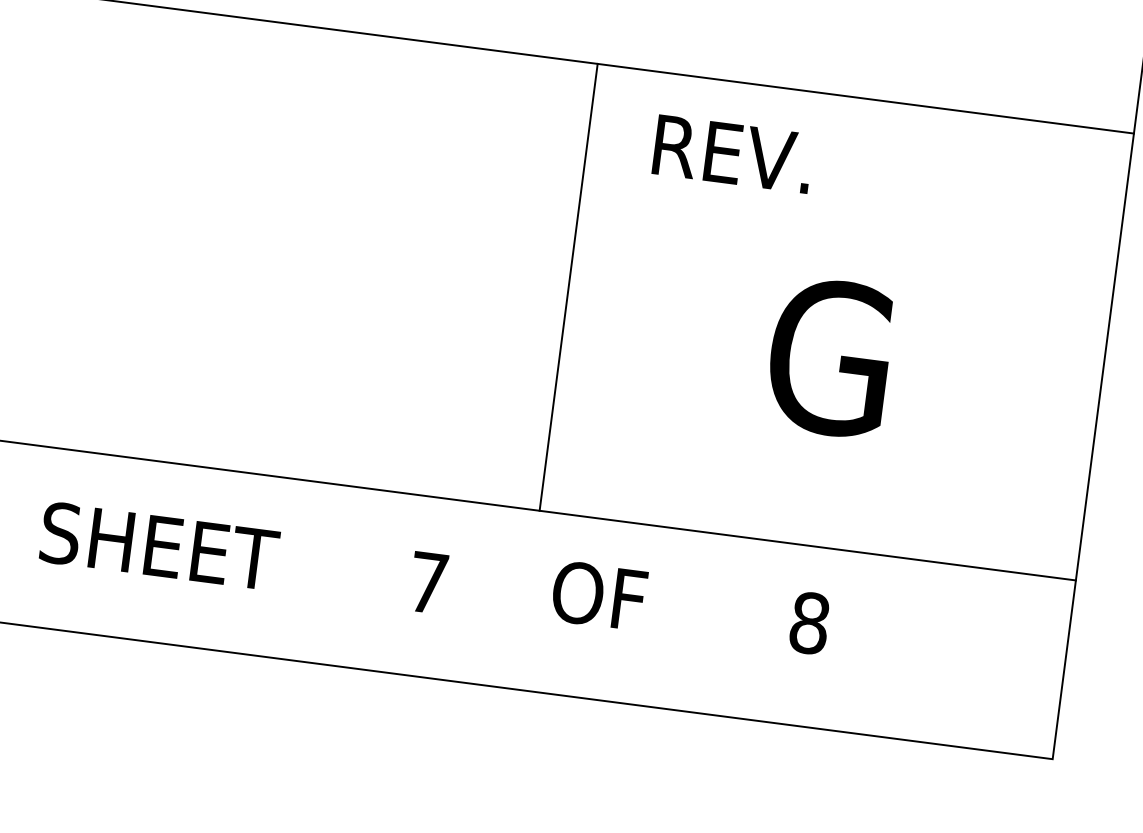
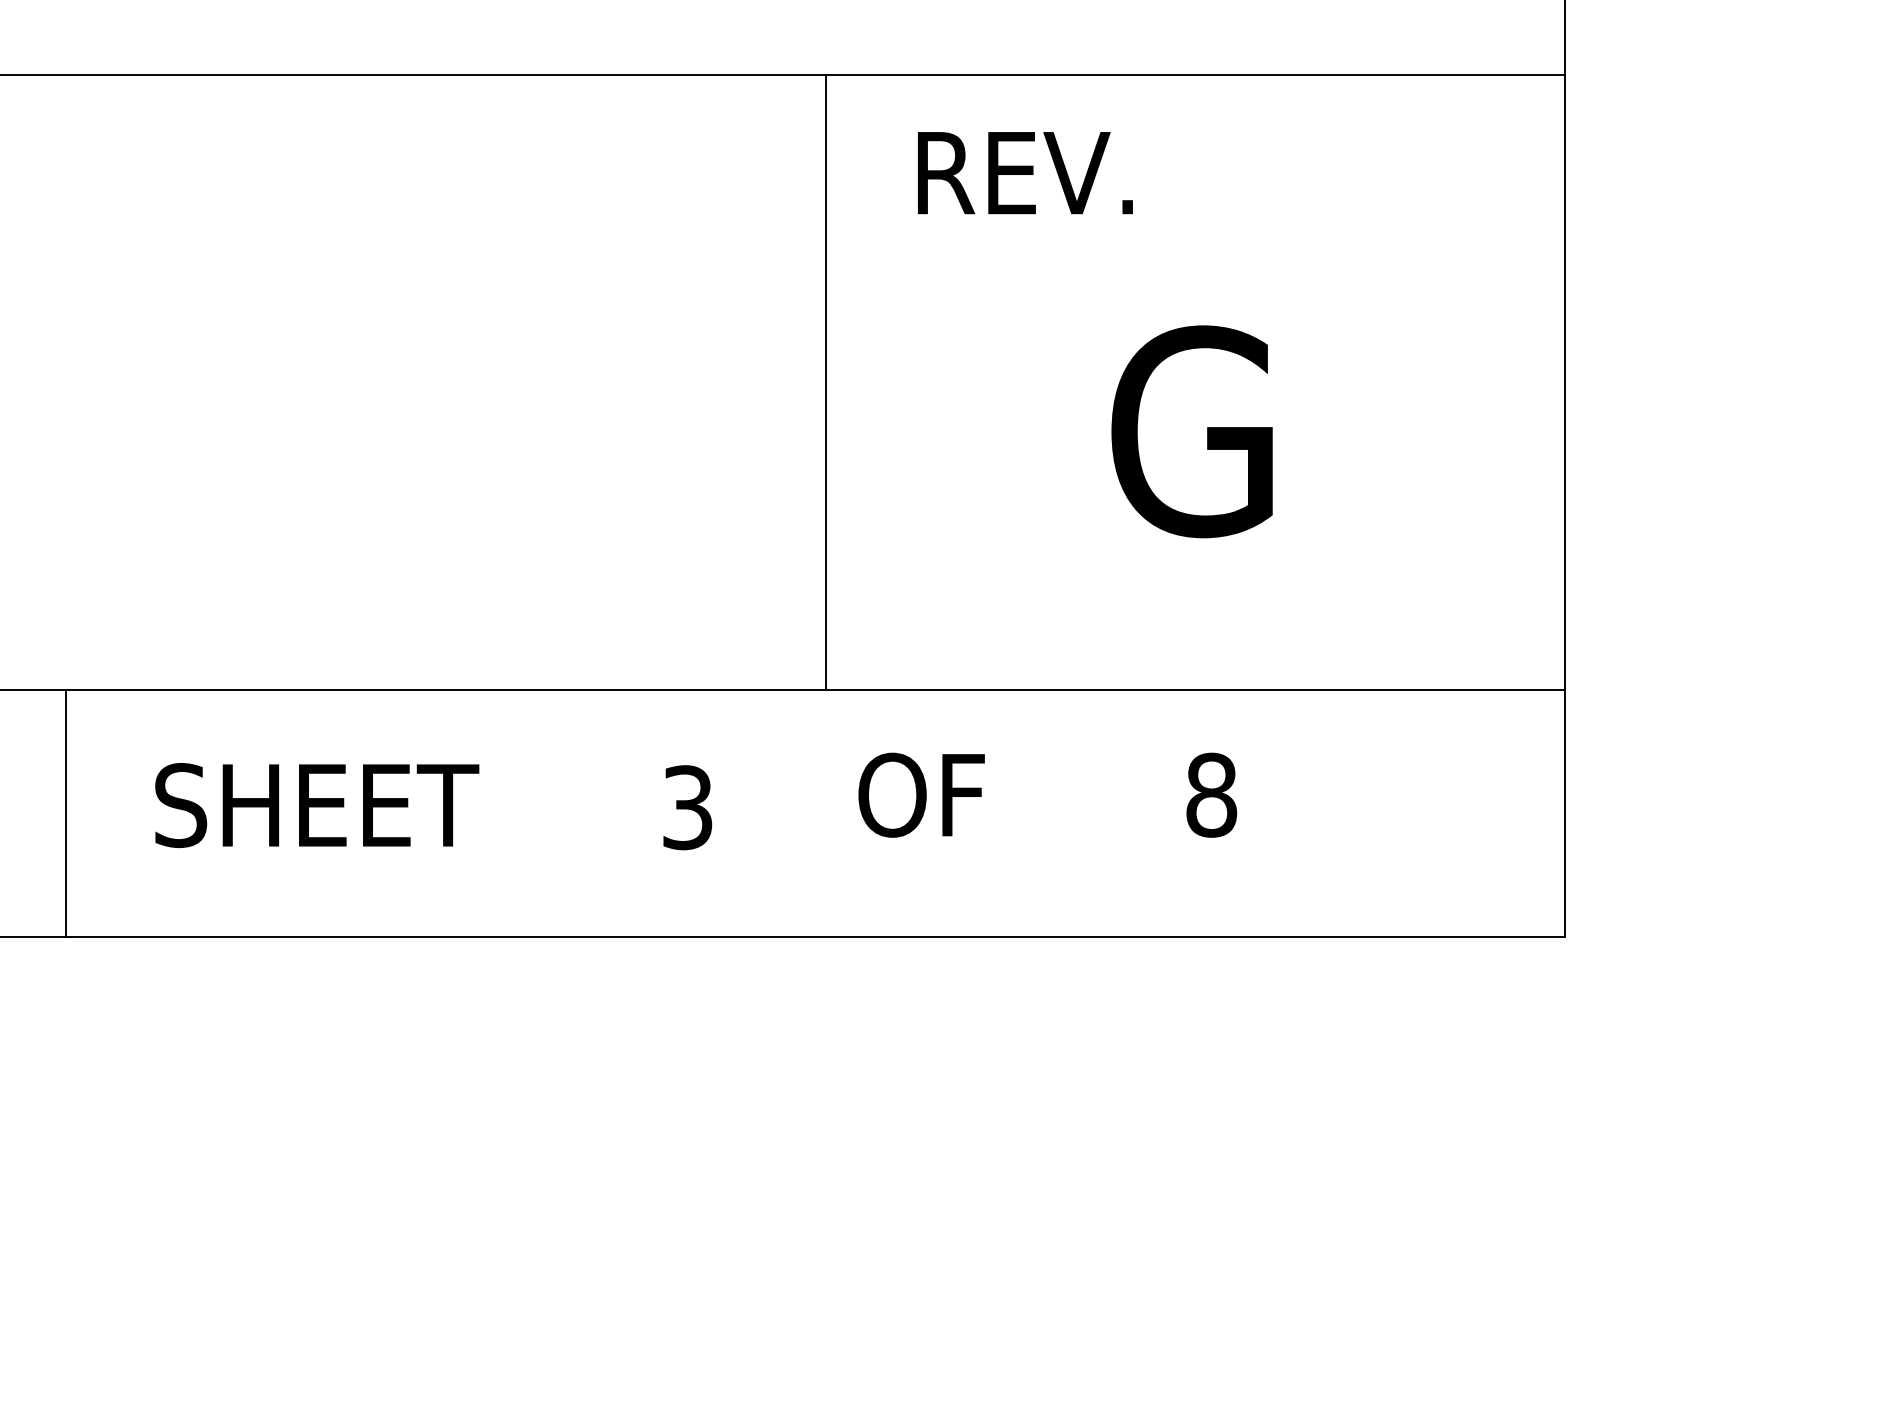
text: (428, 582) -> (687, 807), 7 -> 3

